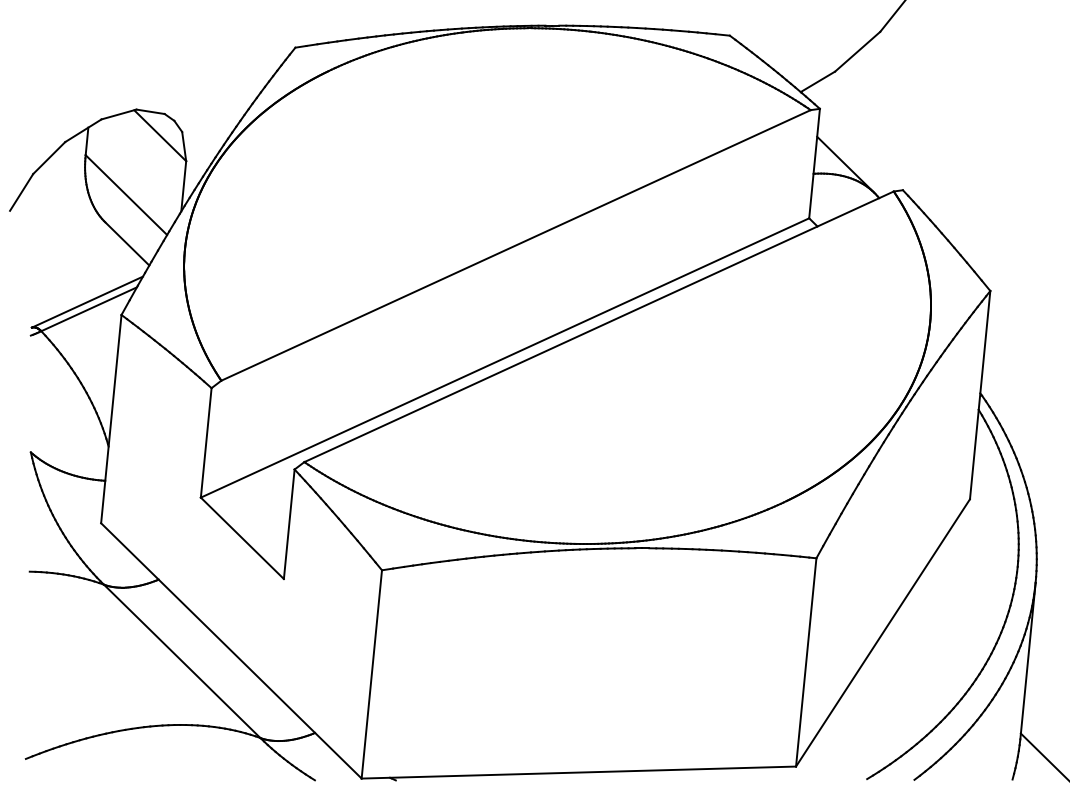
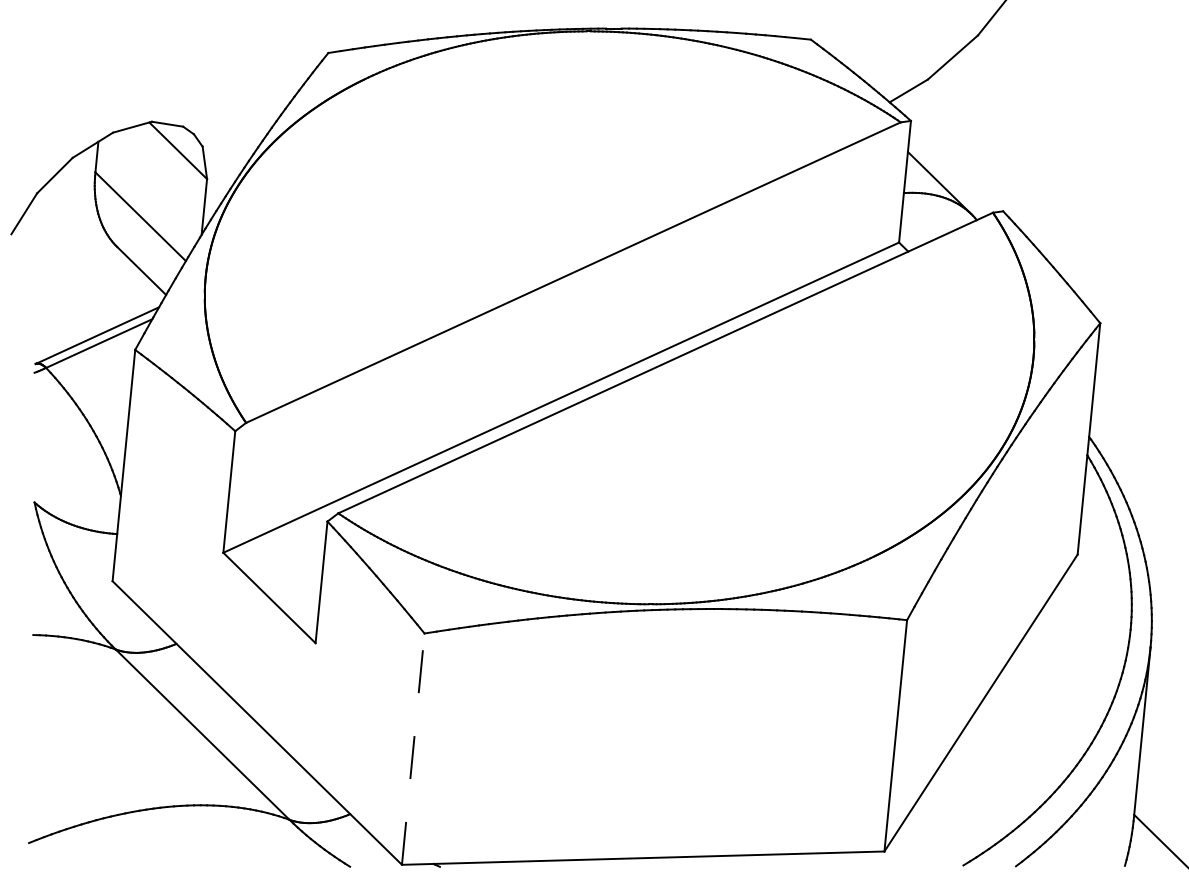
line: (372, 673) -> (413, 748), solid -> dashed

